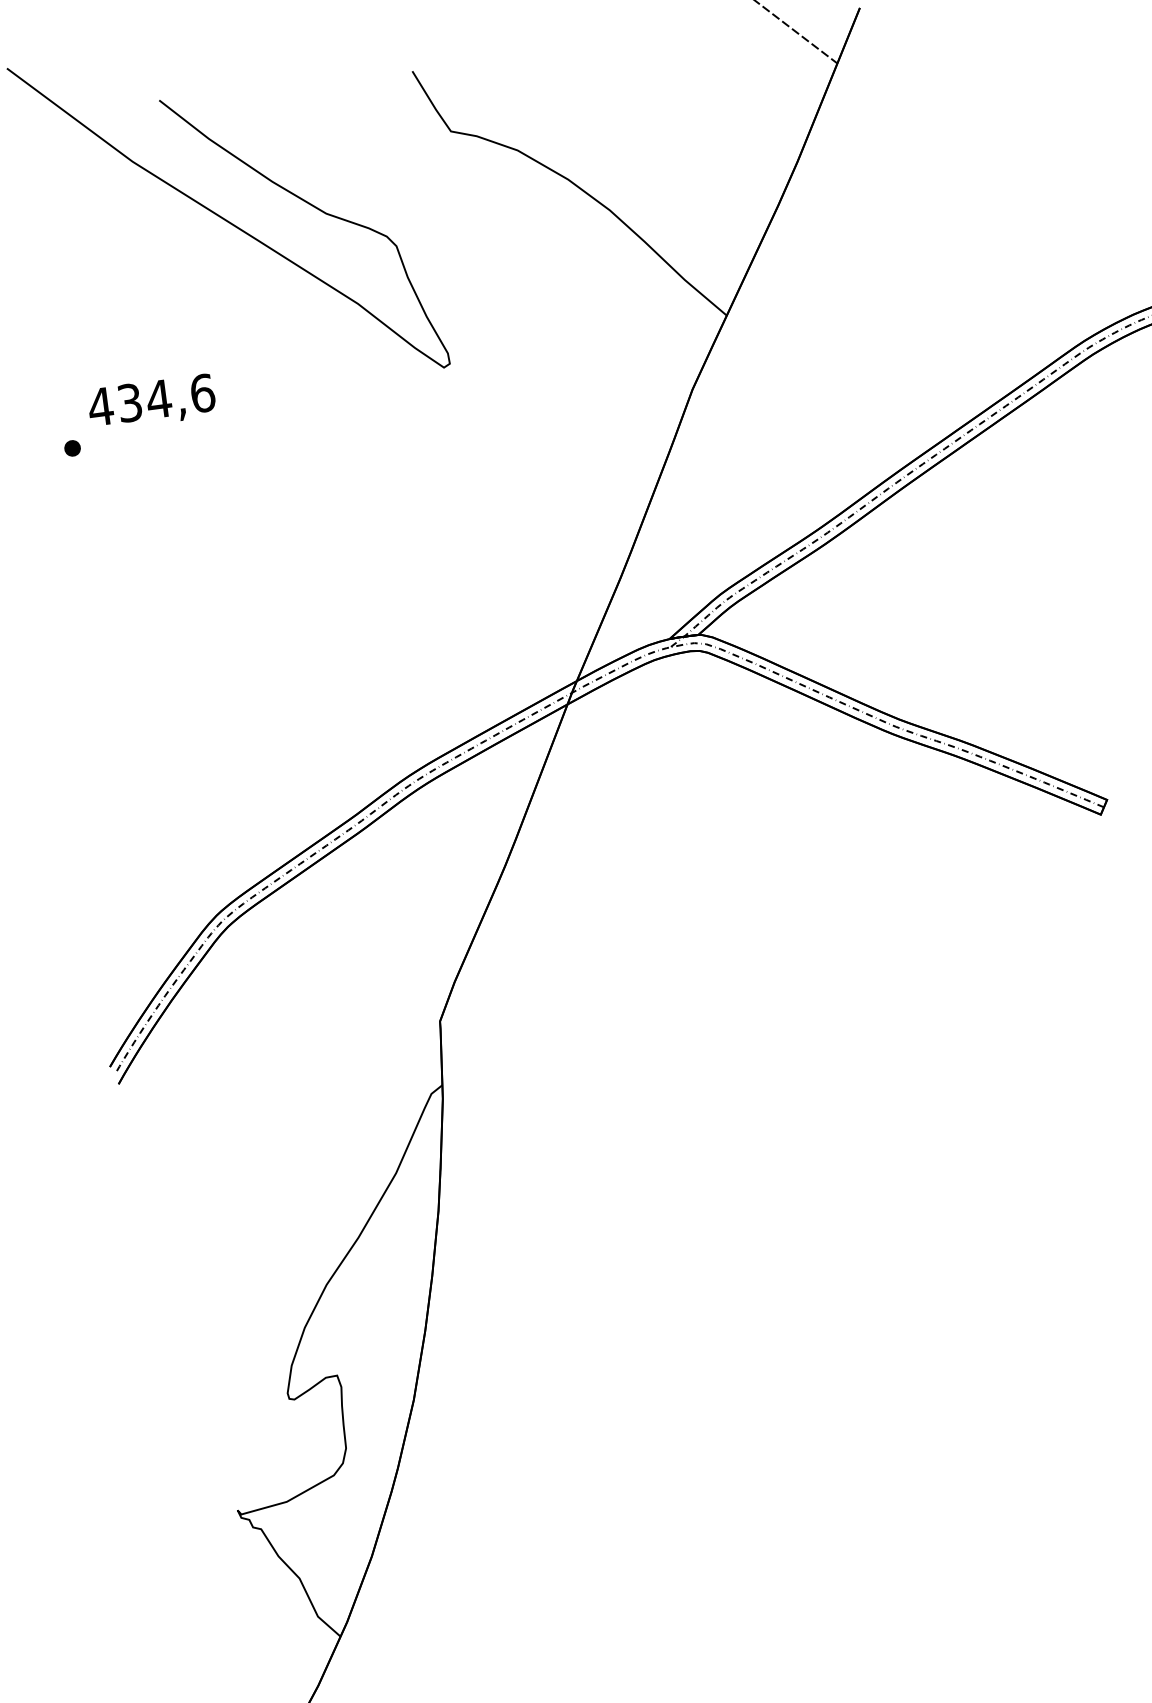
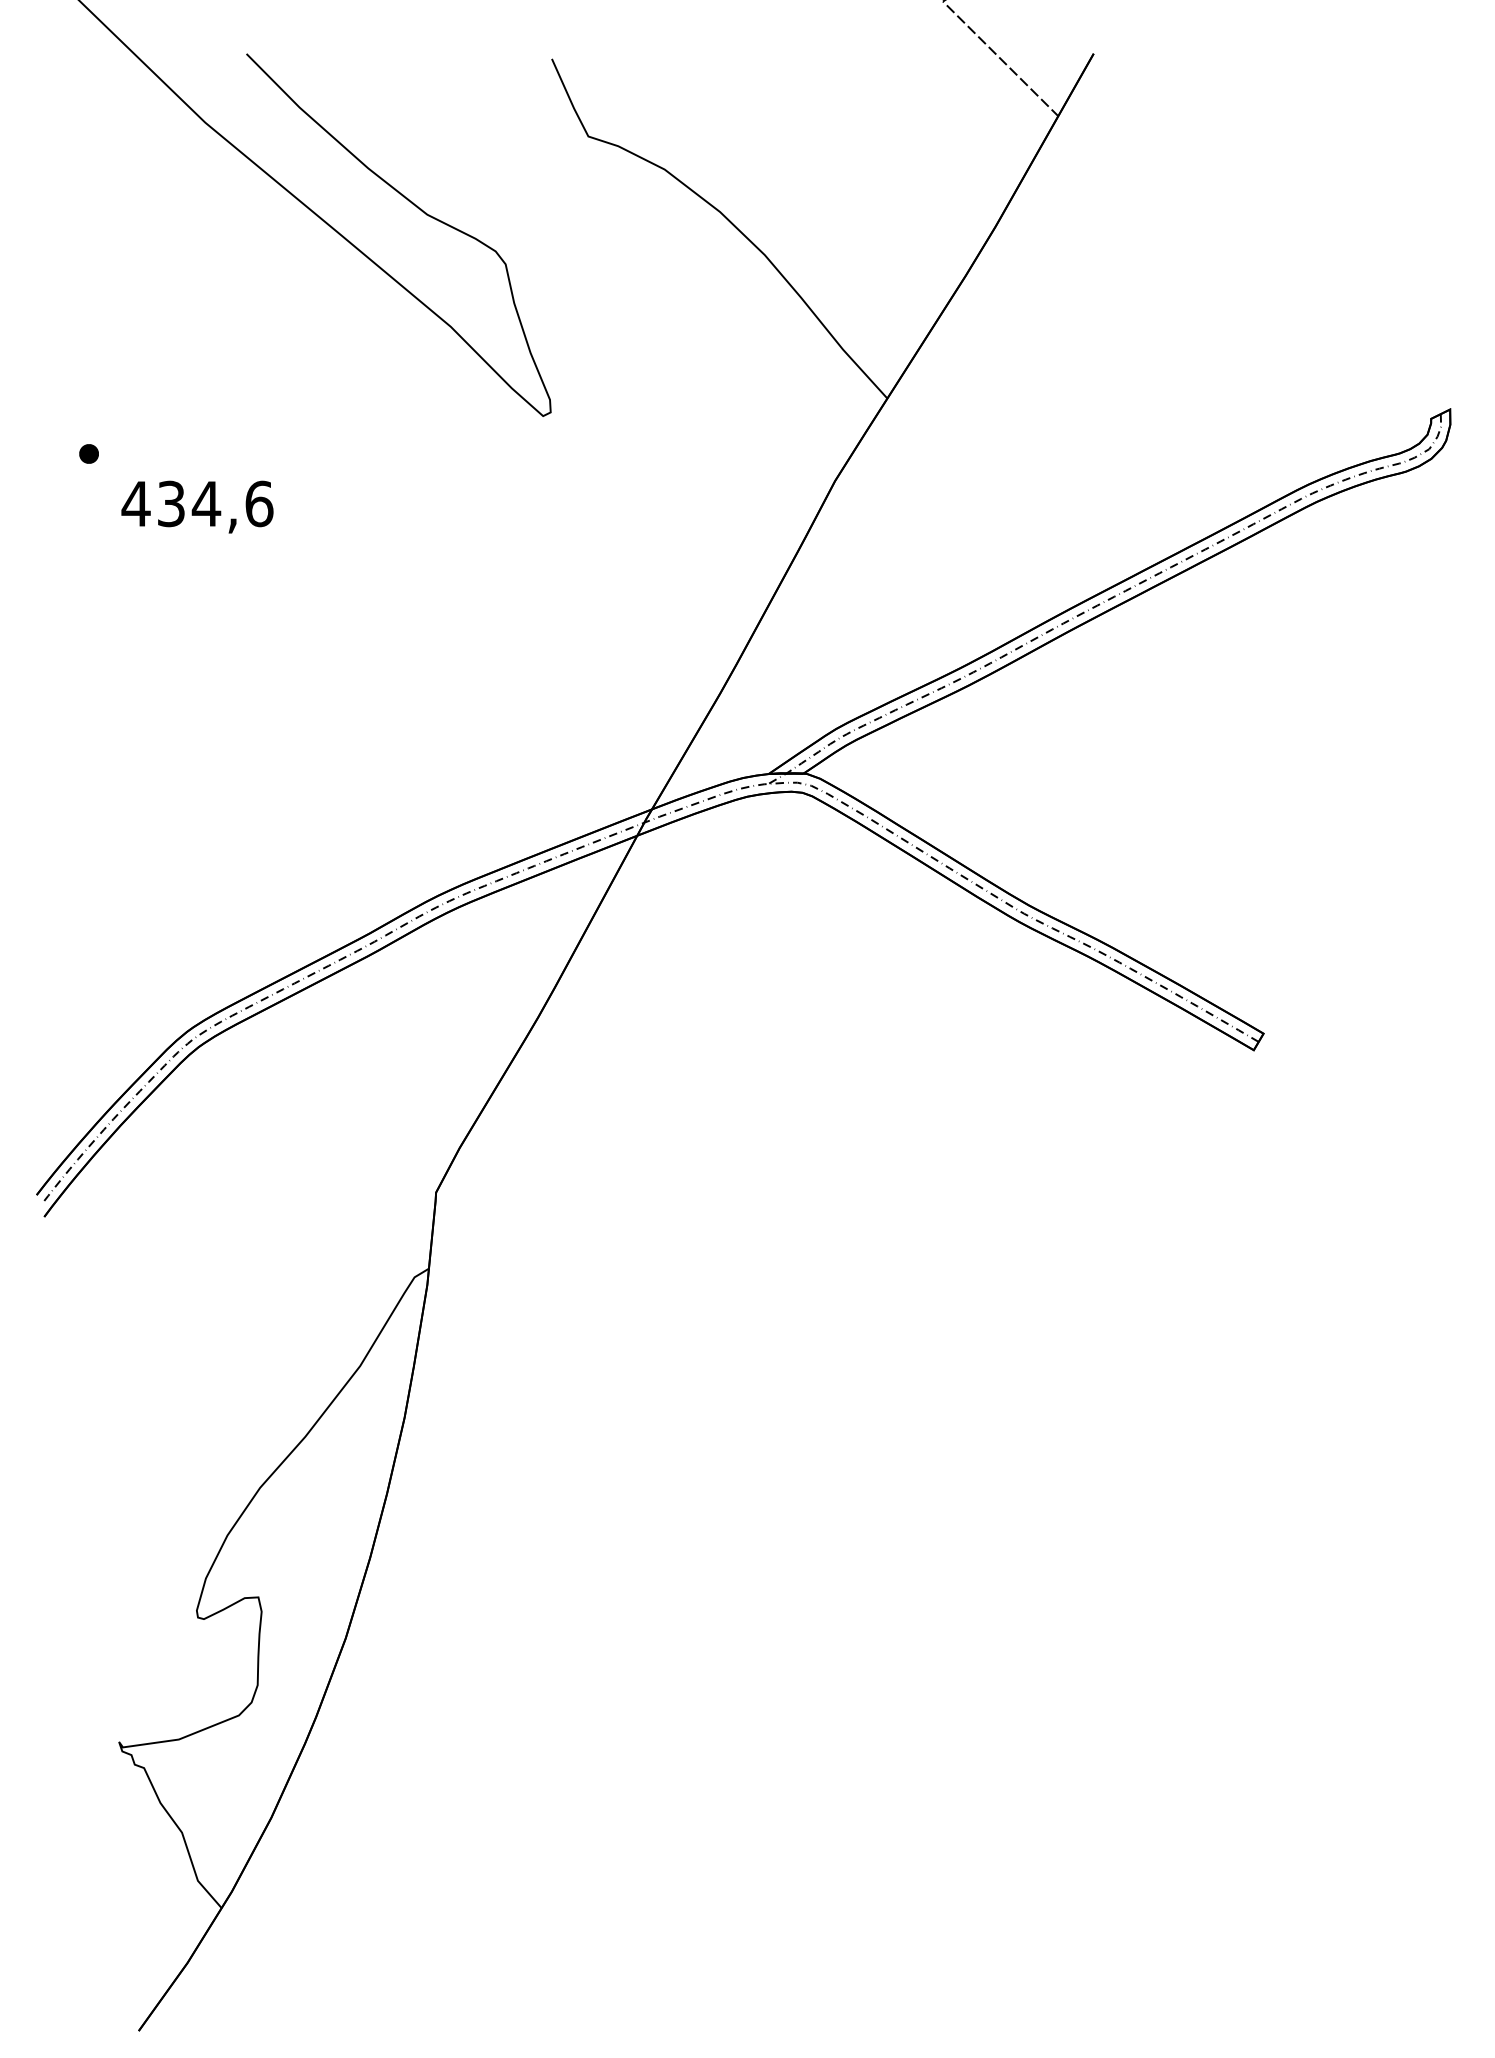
text: (151, 402) -> (197, 506), moved

